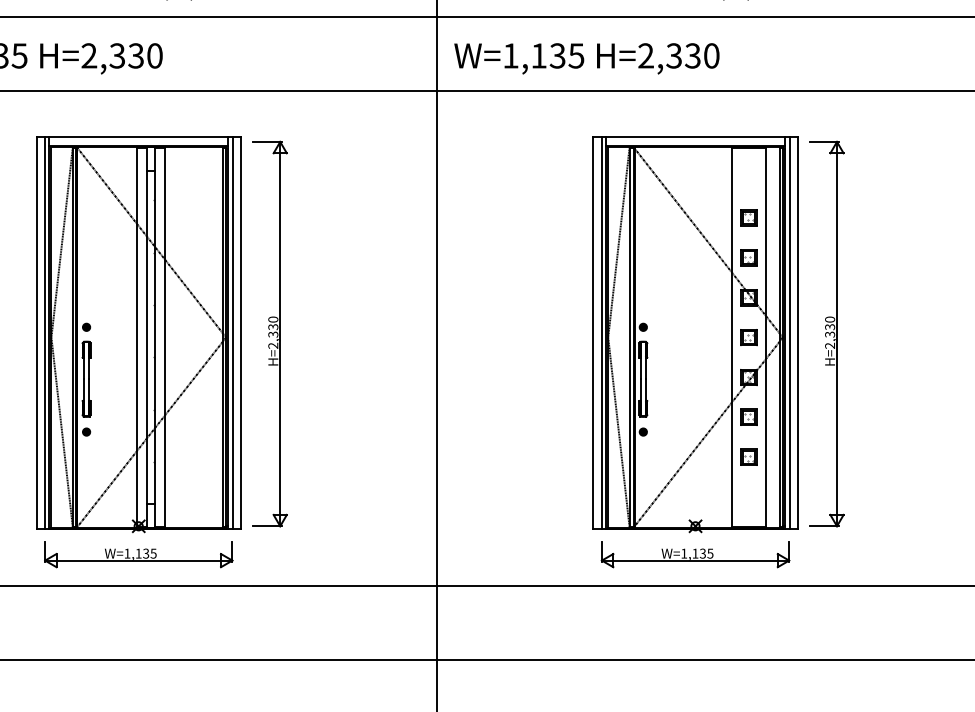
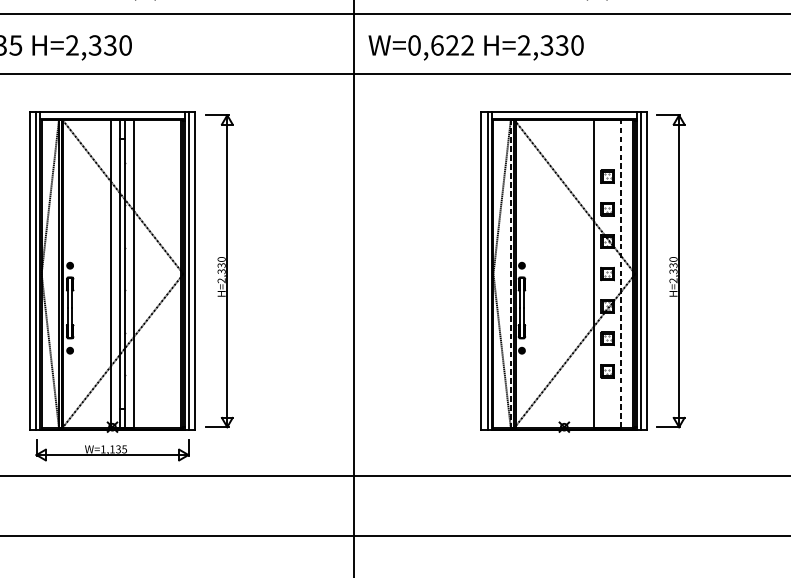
text: (543, 55) -> (440, 45), W=1,135 -> W=0,622
line: (629, 337) -> (510, 273), solid -> dashed
line: (765, 337) -> (621, 273), solid -> dashed
part: (695, 554) -> (564, 450), removed

